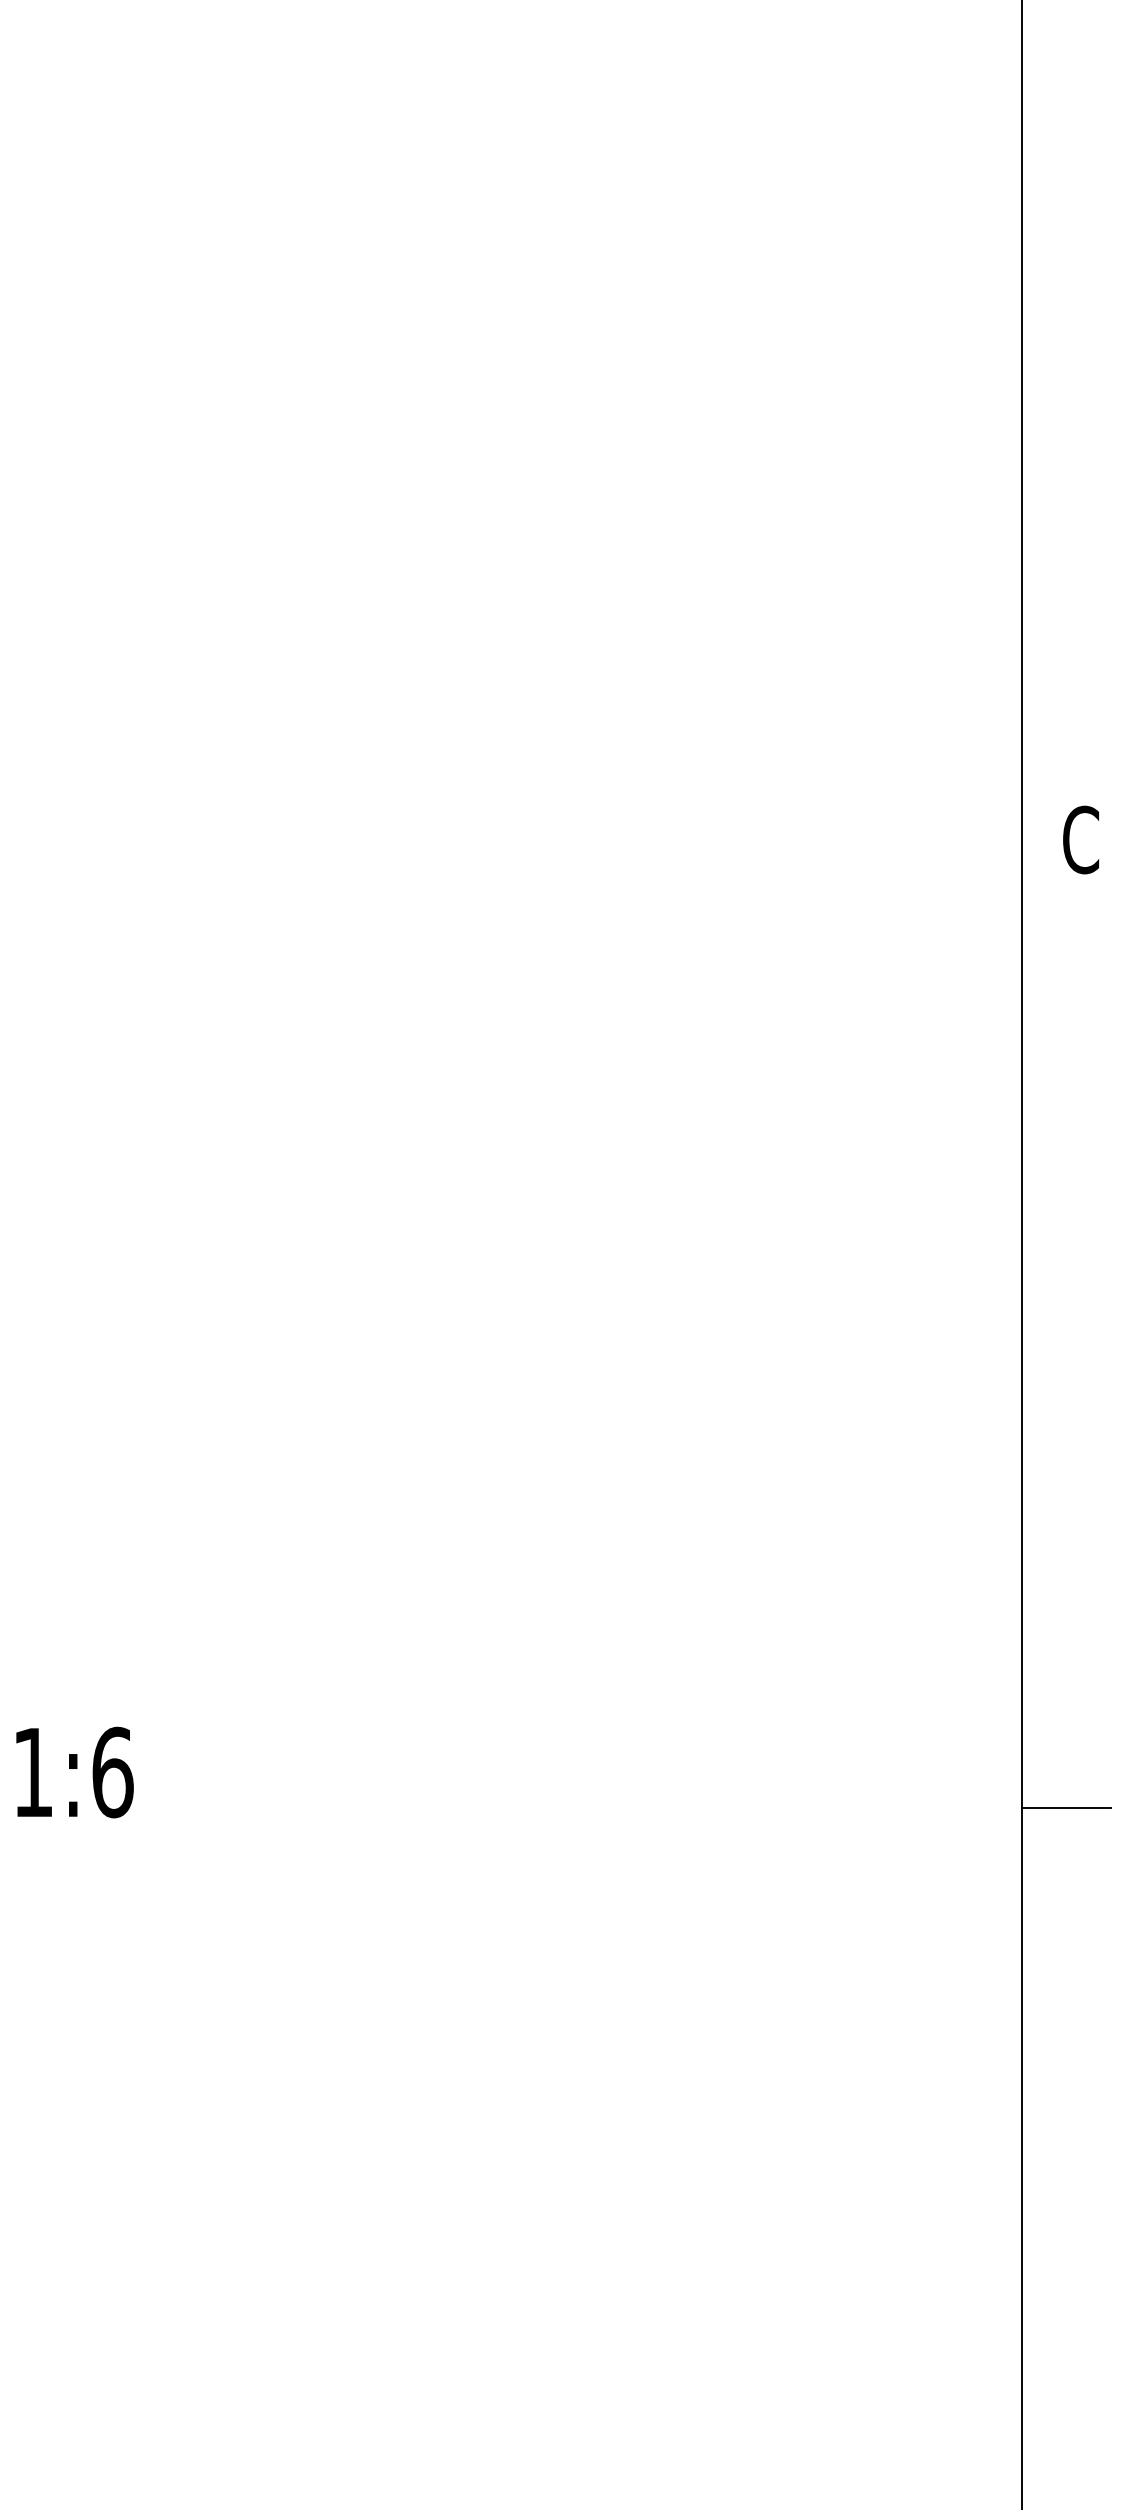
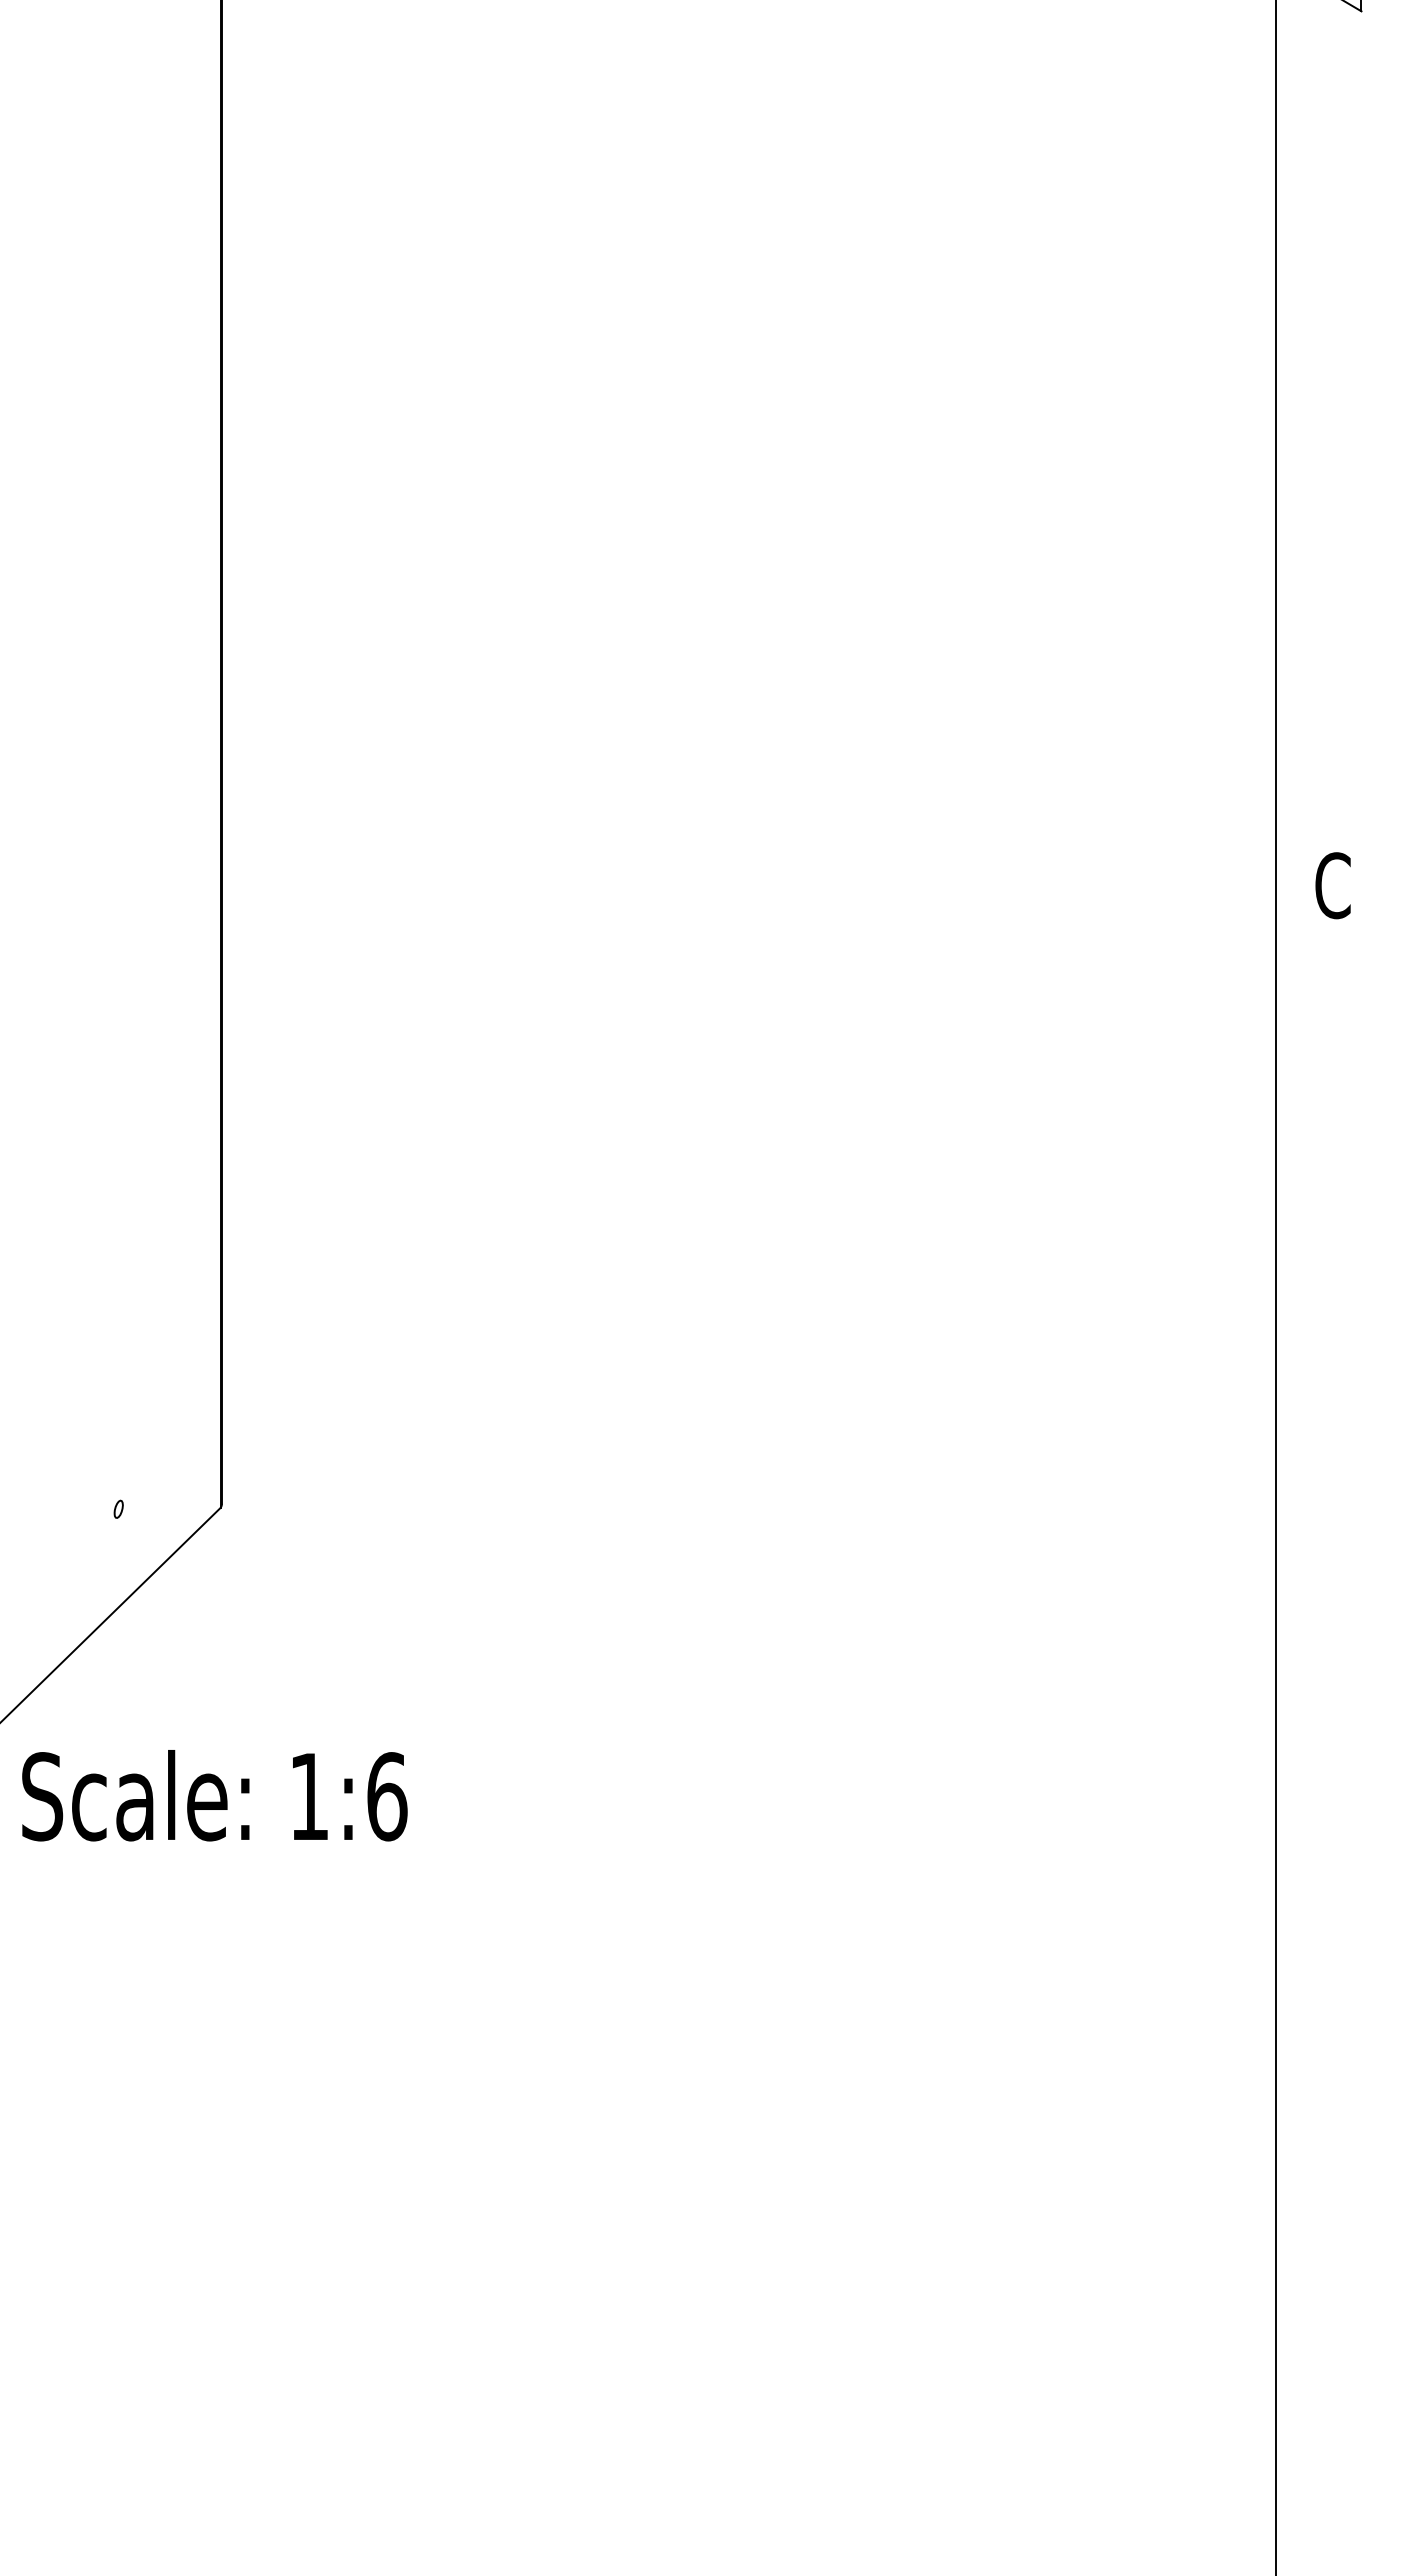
line: (1066, 1807) -> (1318, 1830), removed

